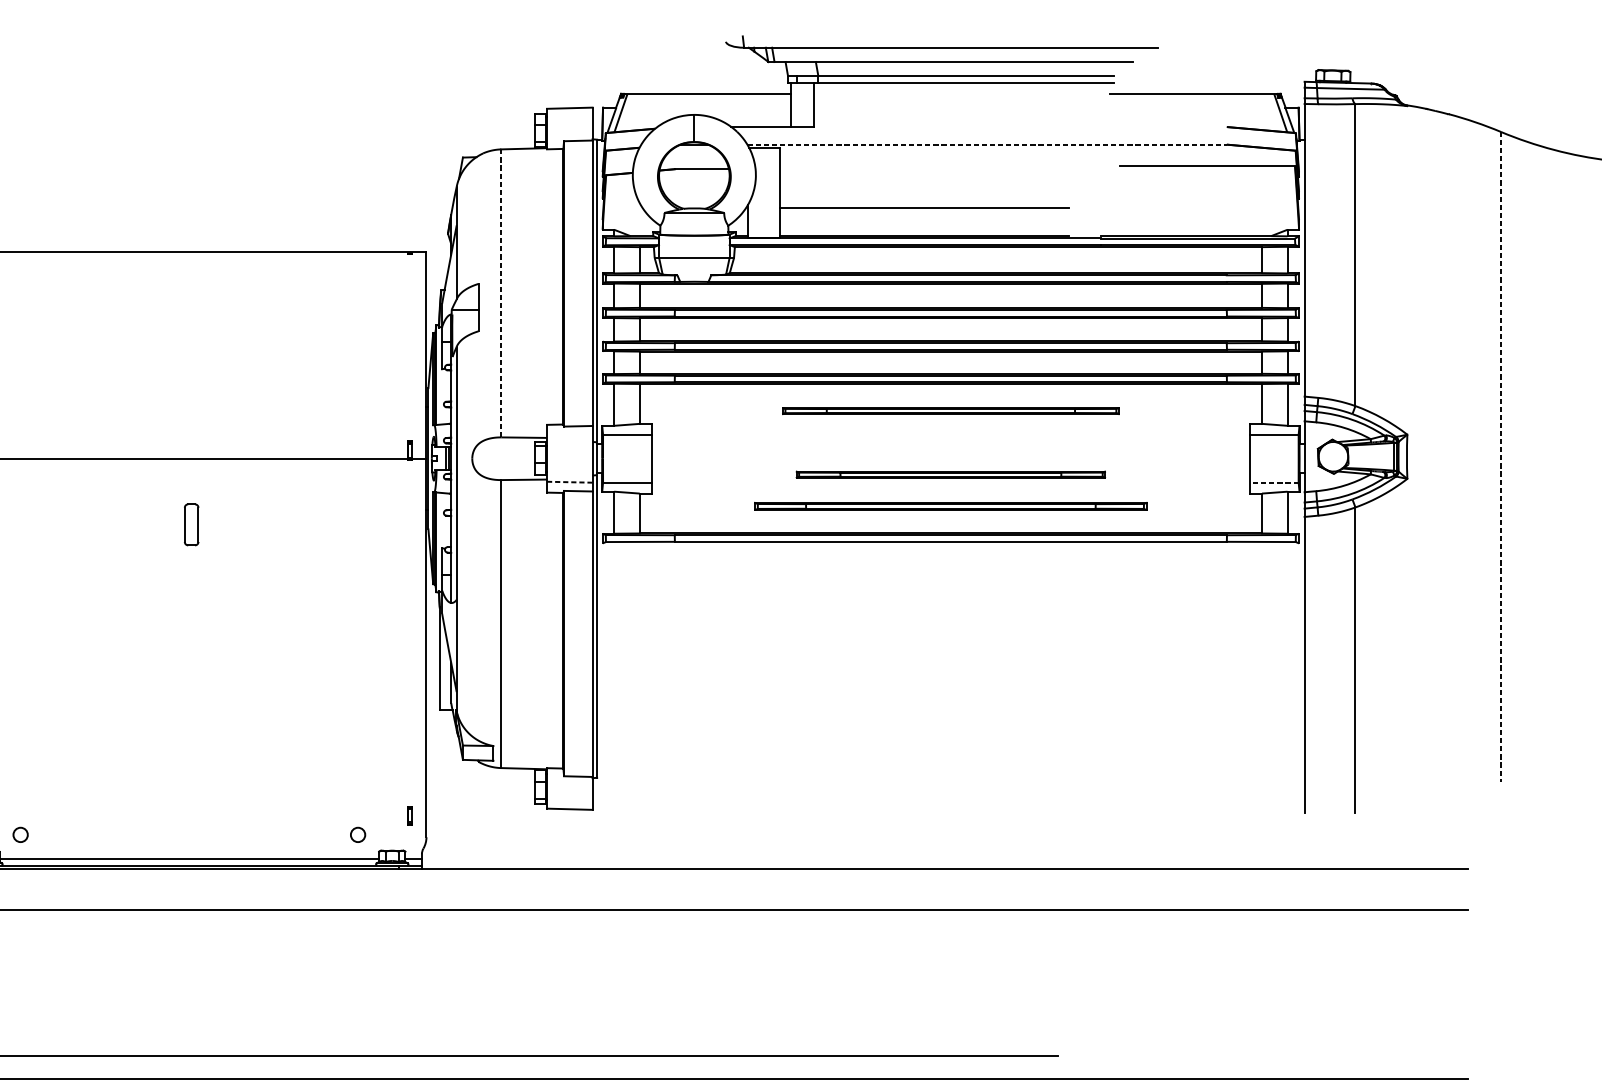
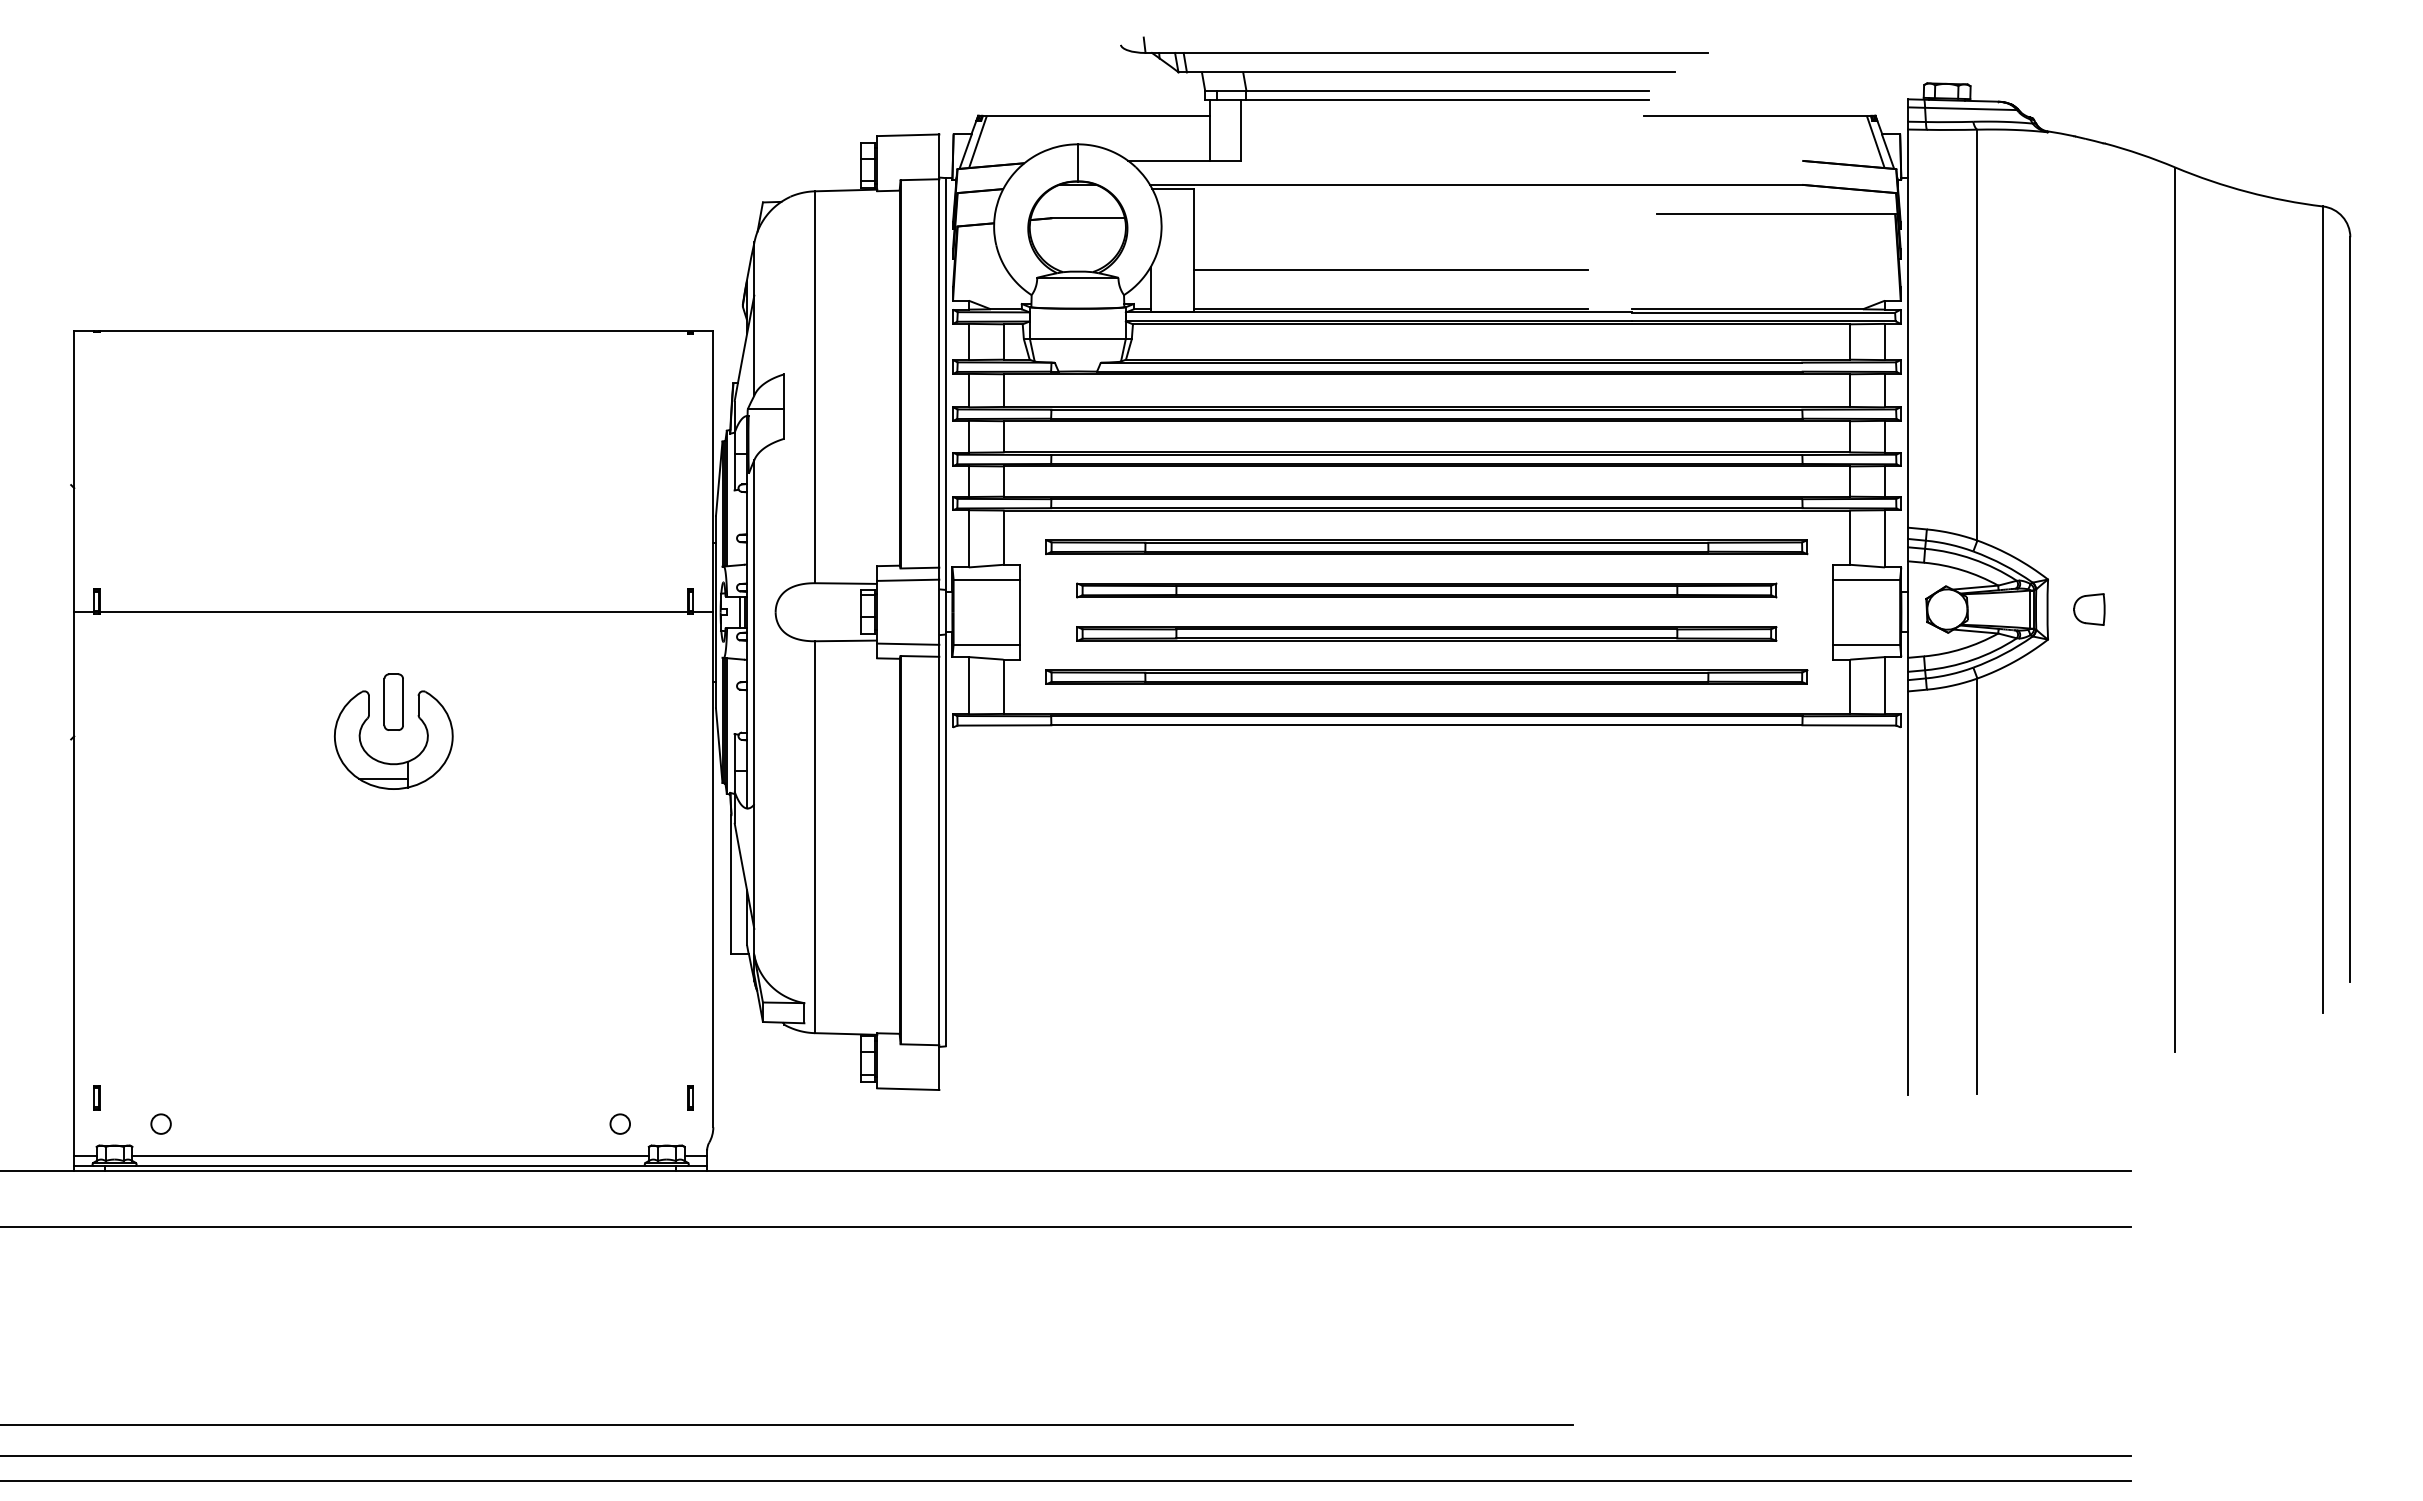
line: (987, 144) -> (1476, 184), dashed -> solid
line: (501, 293) -> (815, 387), dashed -> solid
part: (950, 411) -> (1426, 547), size x1.67
line: (569, 434) -> (908, 579), added
part: (950, 442) -> (1426, 590), added
part: (1437, 456) -> (2089, 609), added
line: (1501, 457) -> (2175, 610), dashed -> solid
part: (950, 474) -> (1426, 633), size x1.67
line: (569, 482) -> (907, 644), dashed -> solid
line: (1273, 482) -> (1866, 644), dashed -> solid
part: (950, 505) -> (1426, 676), size x1.43
part: (187, 569) -> (387, 762), added

